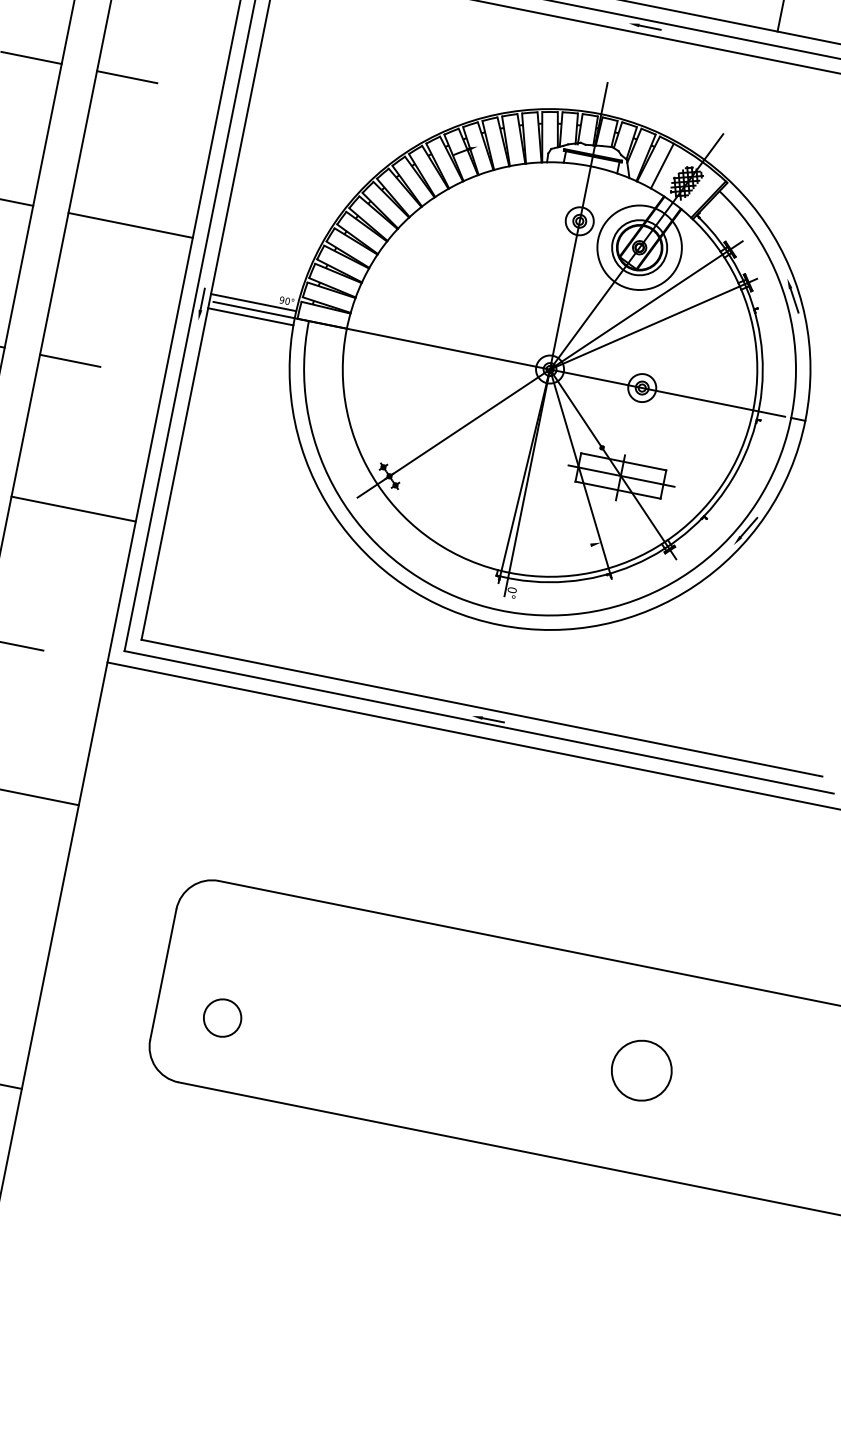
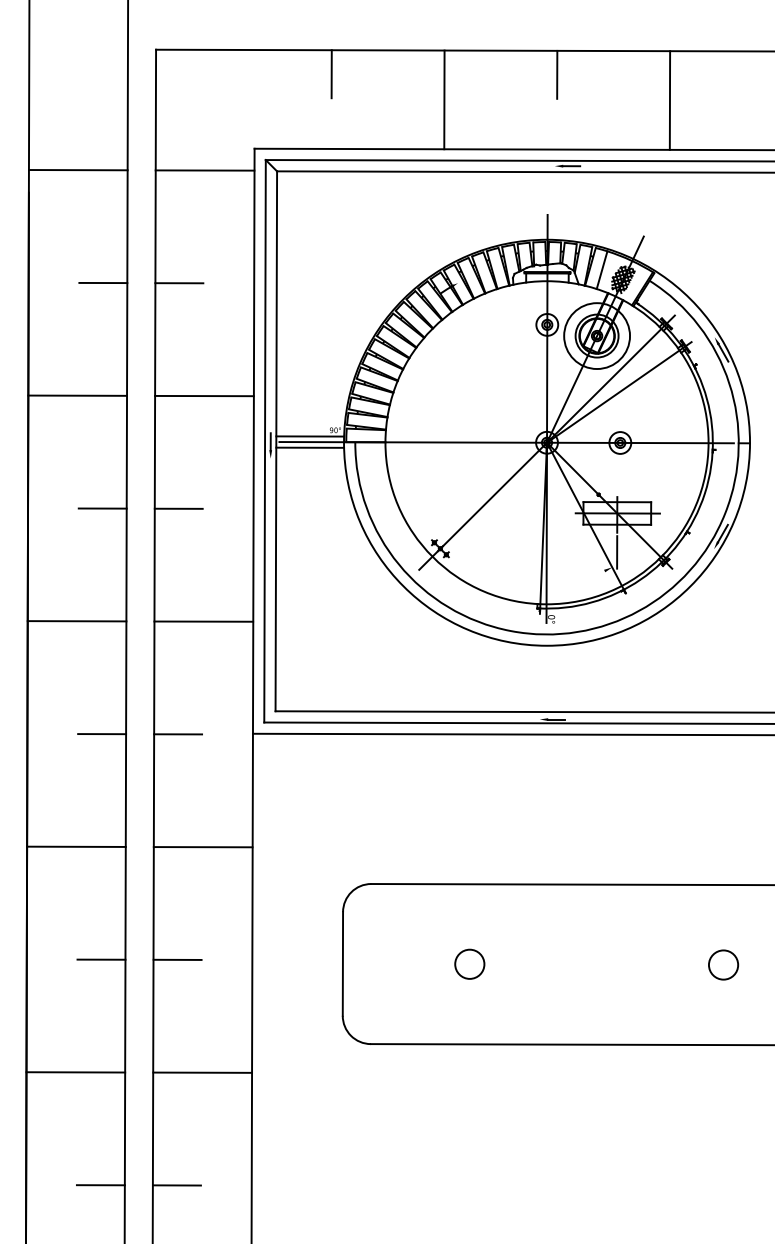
line: (611, 525) -> (617, 552), added
circle: (222, 1017) -> (469, 963), moved
circle: (642, 1070) -> (723, 964), size x0.62

